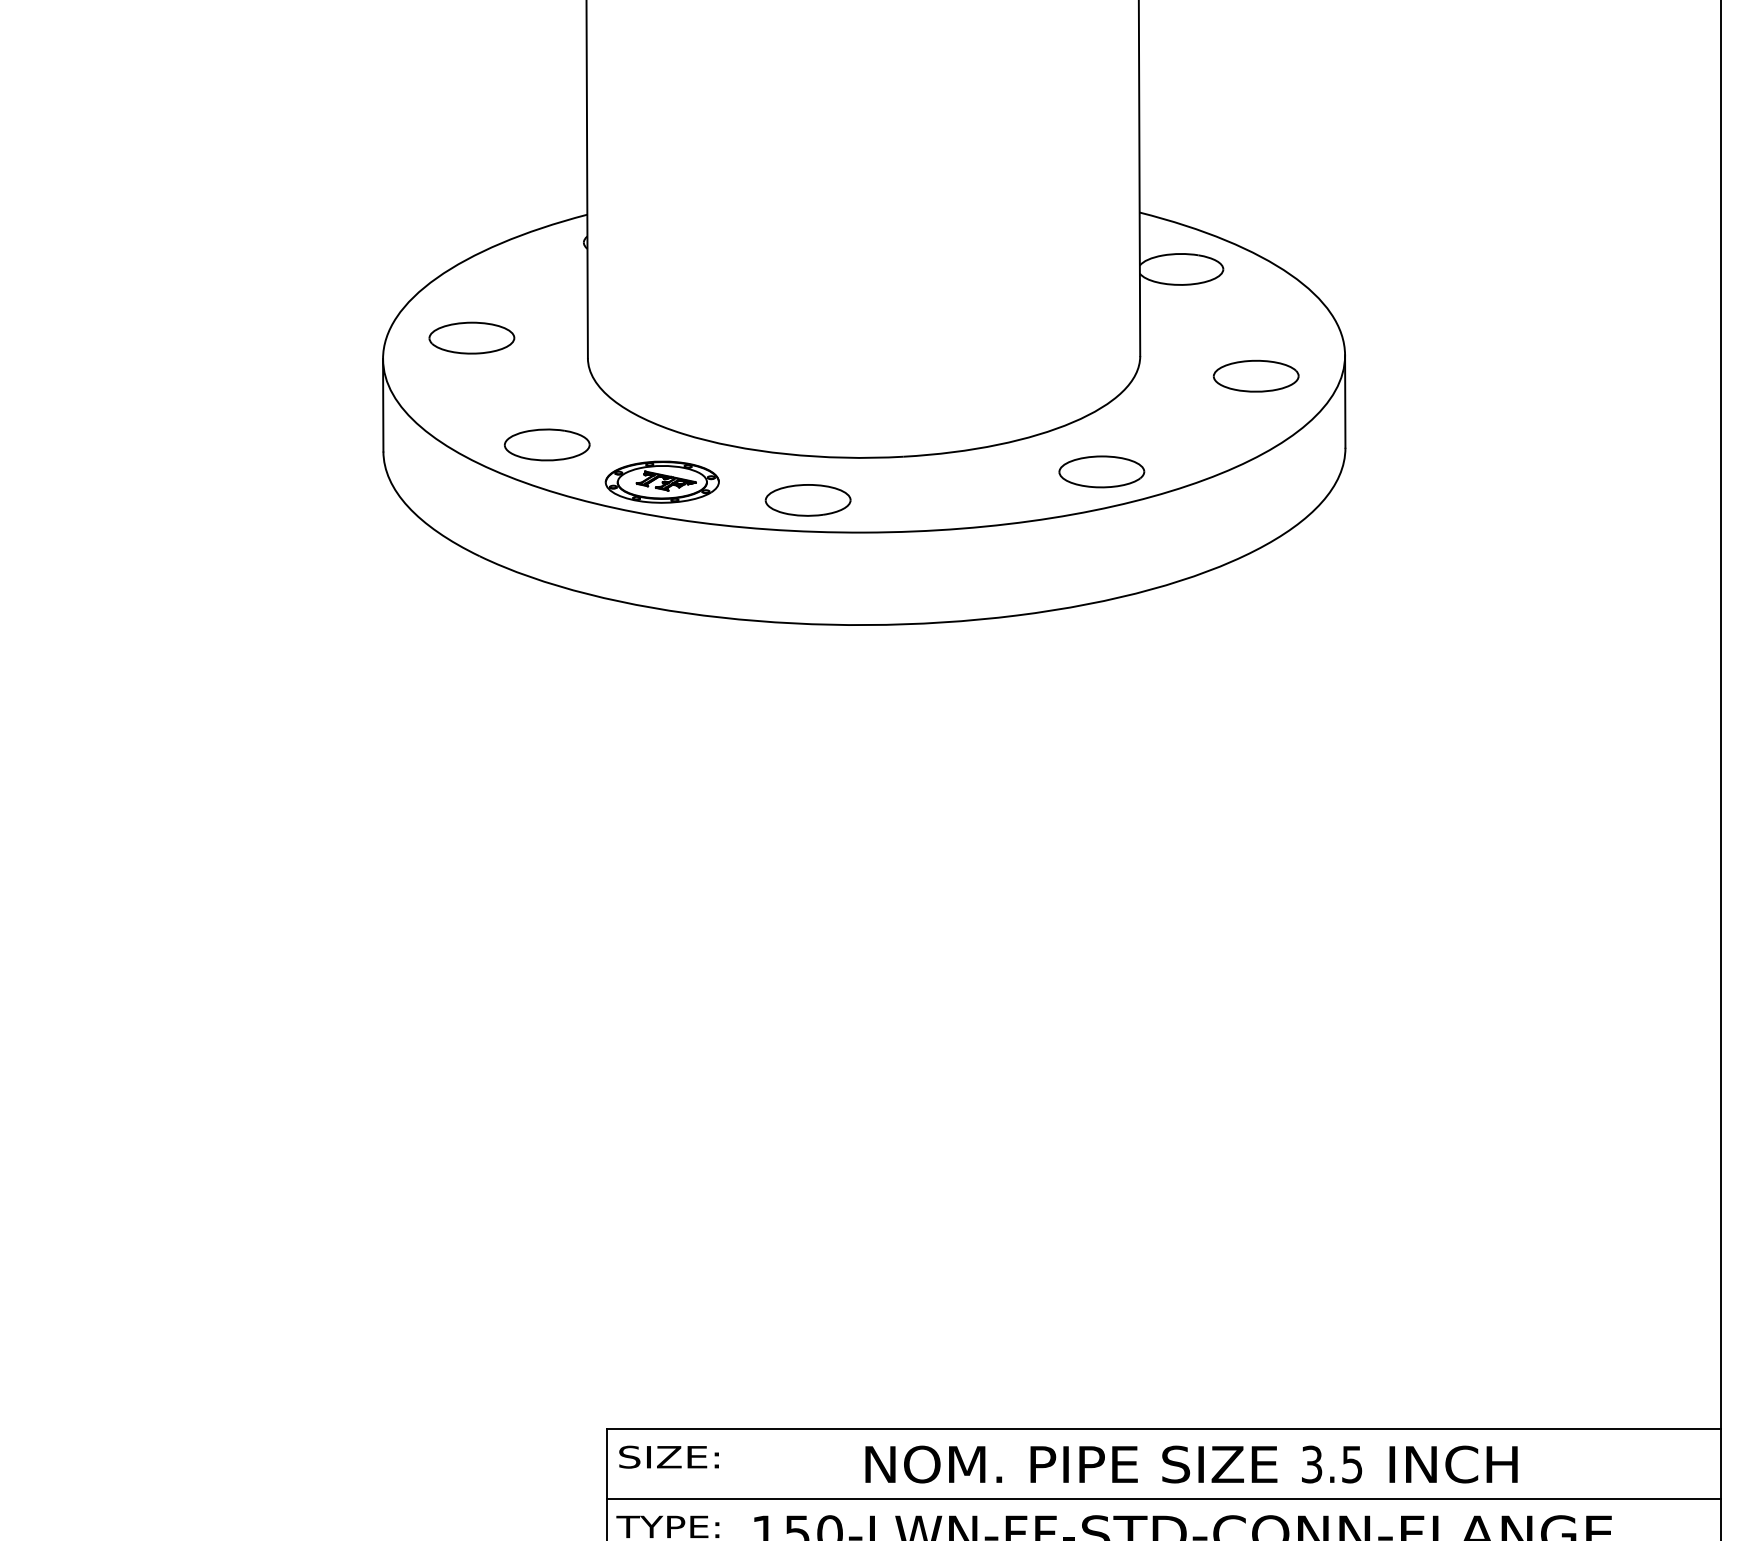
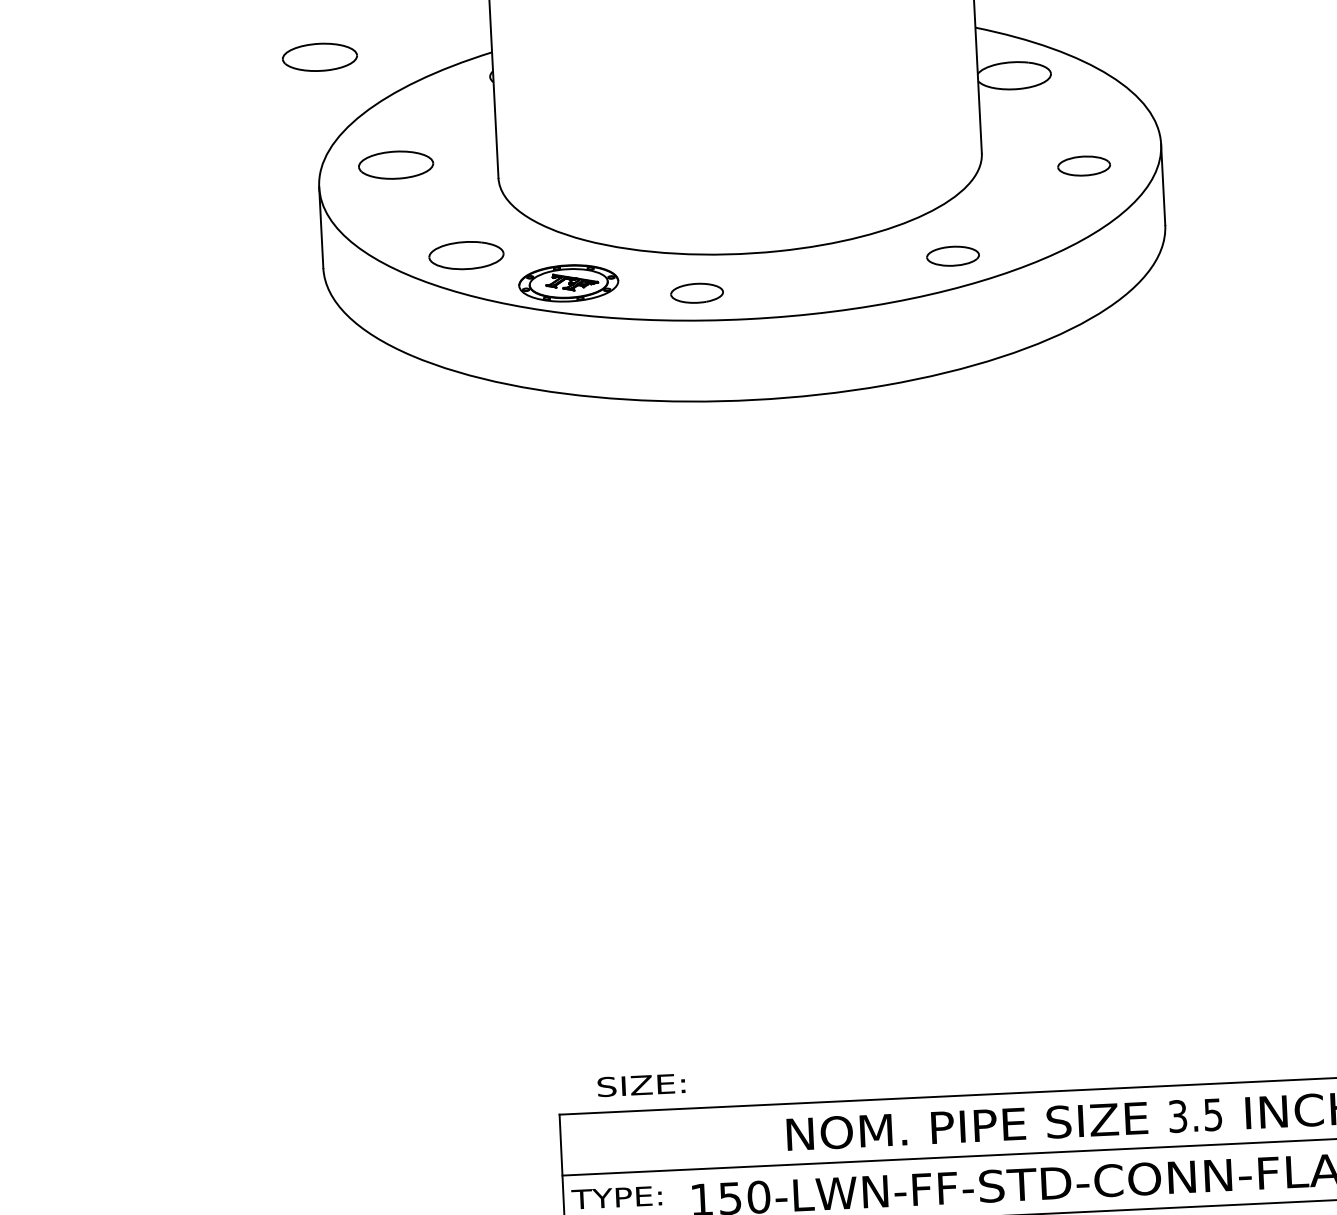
part: (390, 210) -> (319, 56), added
part: (1255, 375) -> (1083, 165), size x0.7
part: (1101, 471) -> (952, 255), size x0.7
part: (807, 500) -> (696, 293), size x0.7
text: (668, 1456) -> (640, 1084), moved

